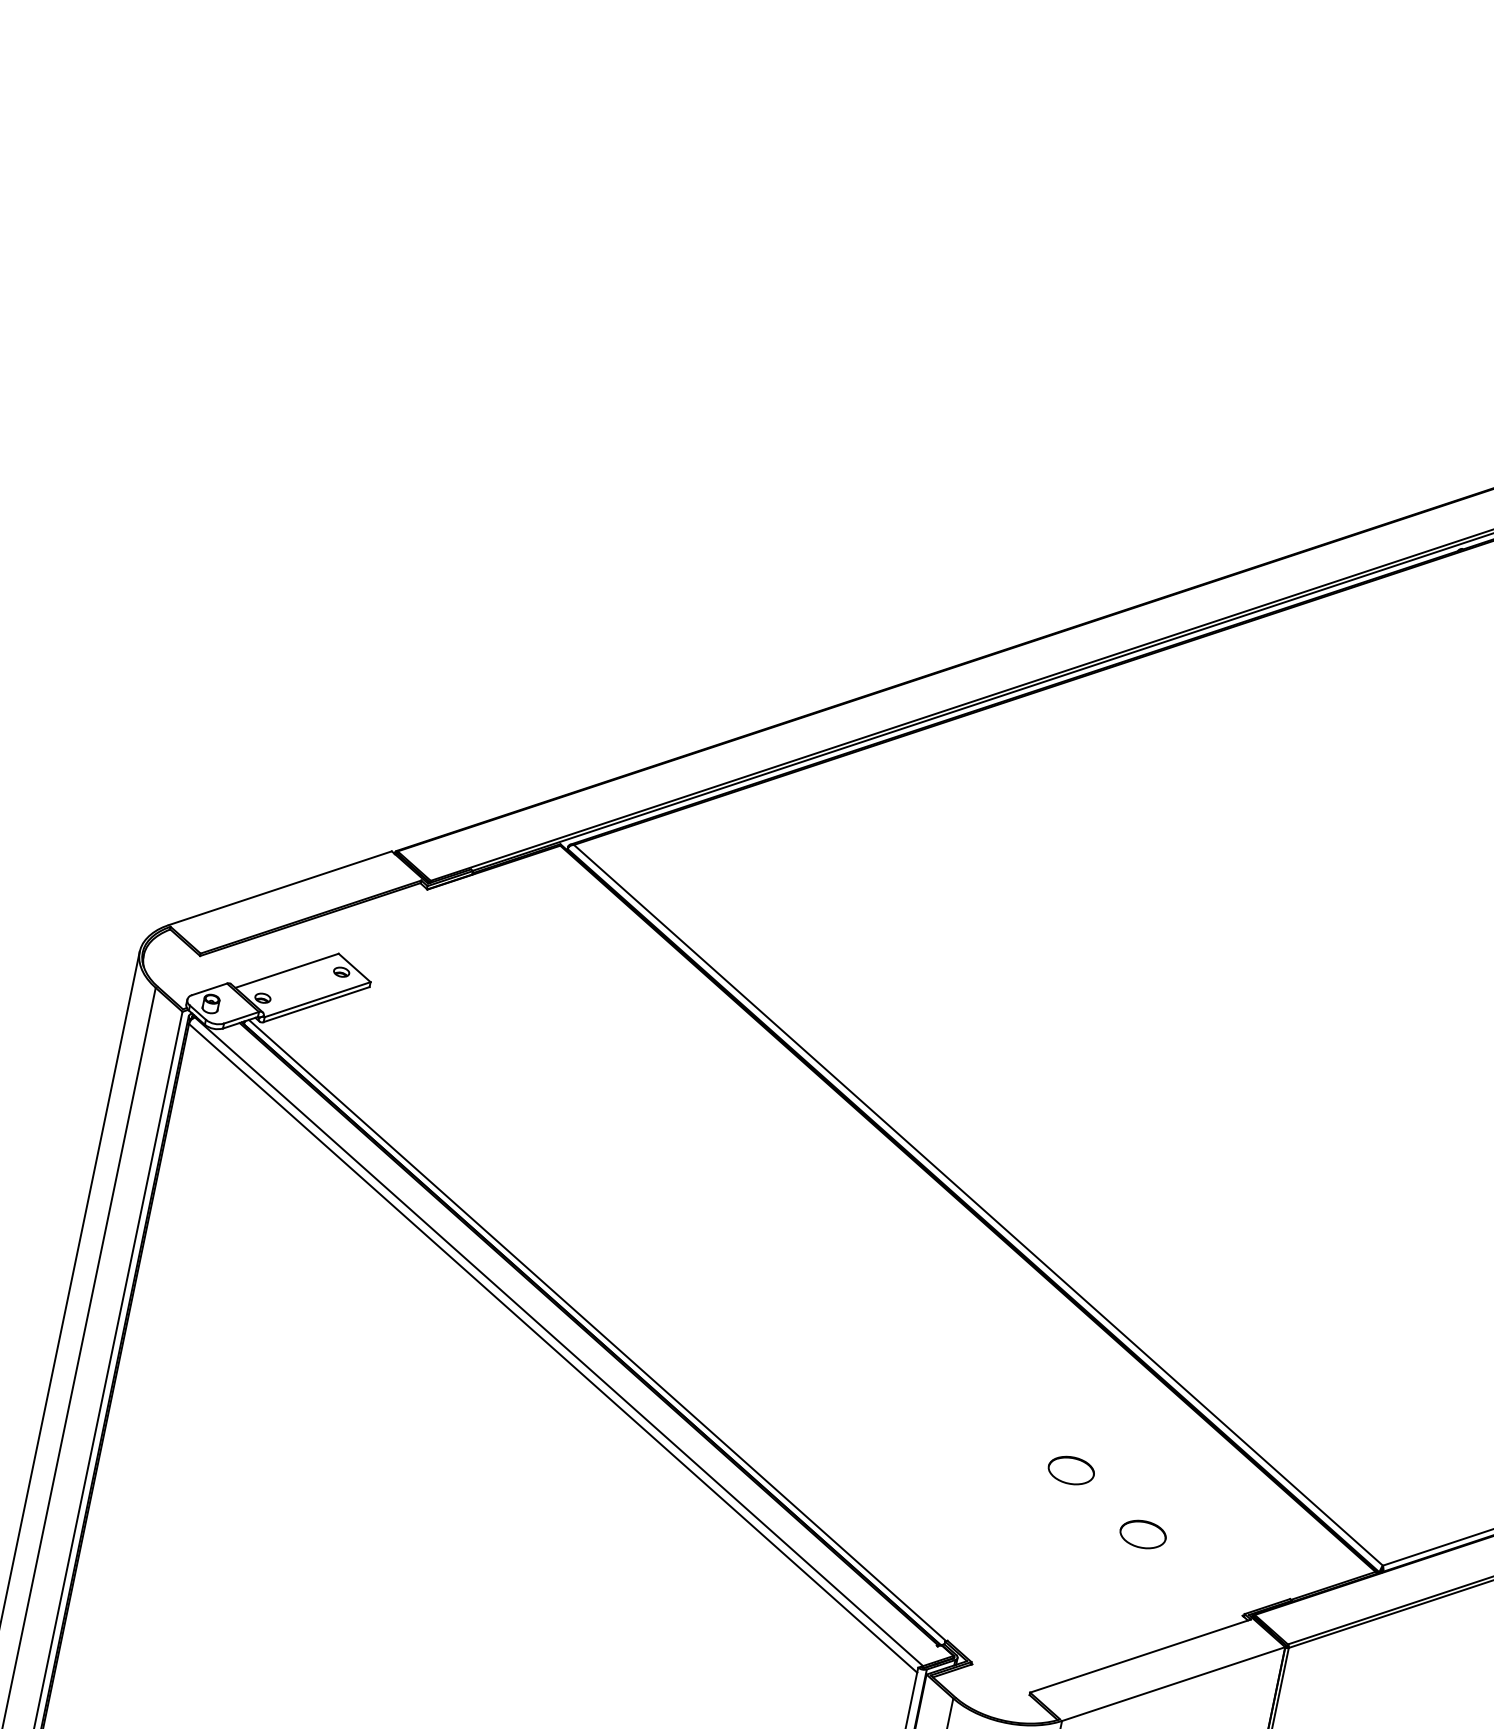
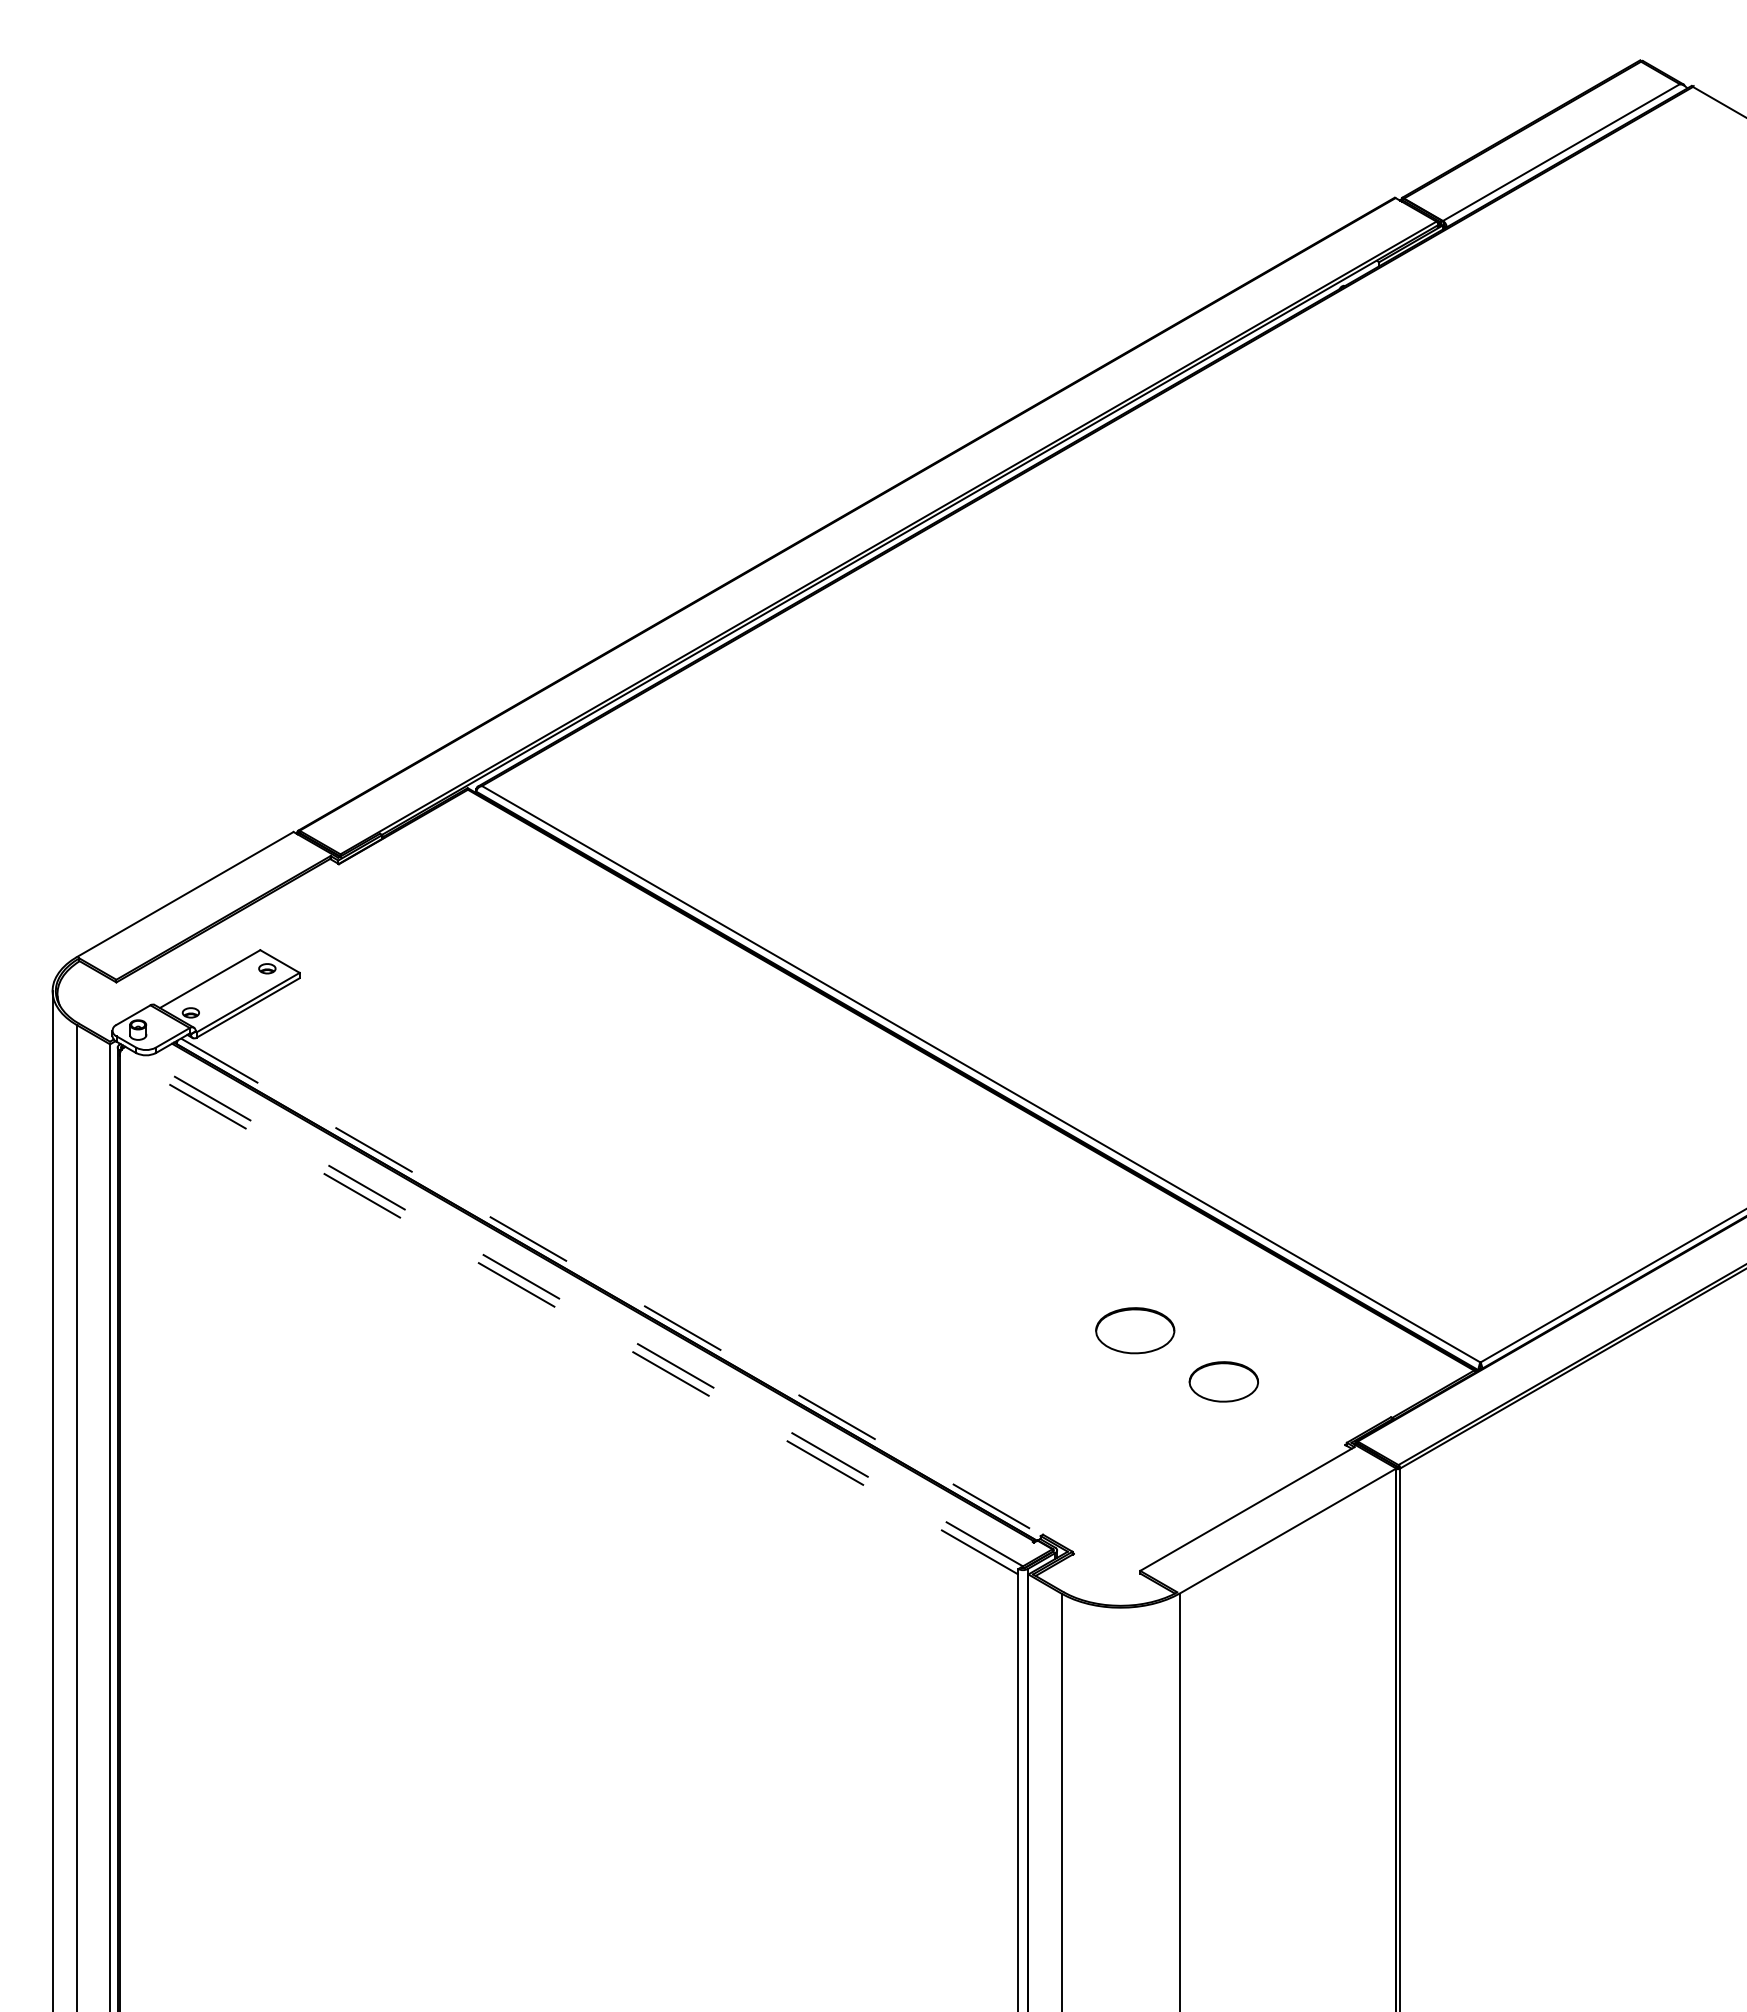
line: (597, 1331) -> (611, 1287), solid -> dashed
line: (558, 1341) -> (573, 1306), solid -> dashed
line: (552, 1348) -> (568, 1315), solid -> dashed
part: (1071, 1470) -> (1135, 1330), size x1.6
part: (1142, 1534) -> (1223, 1381), size x1.4

